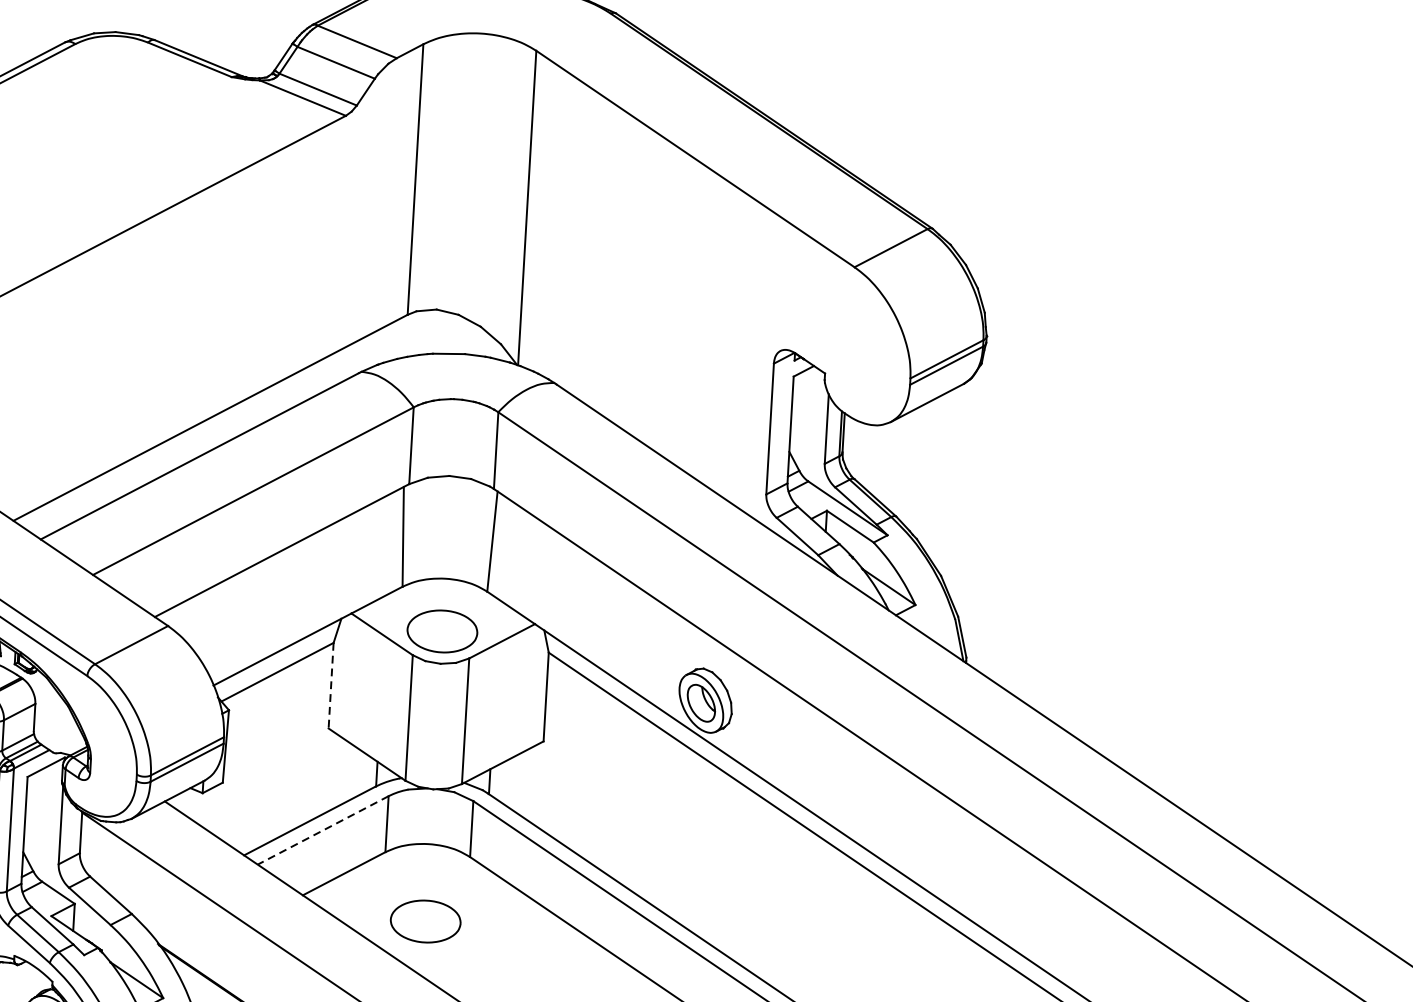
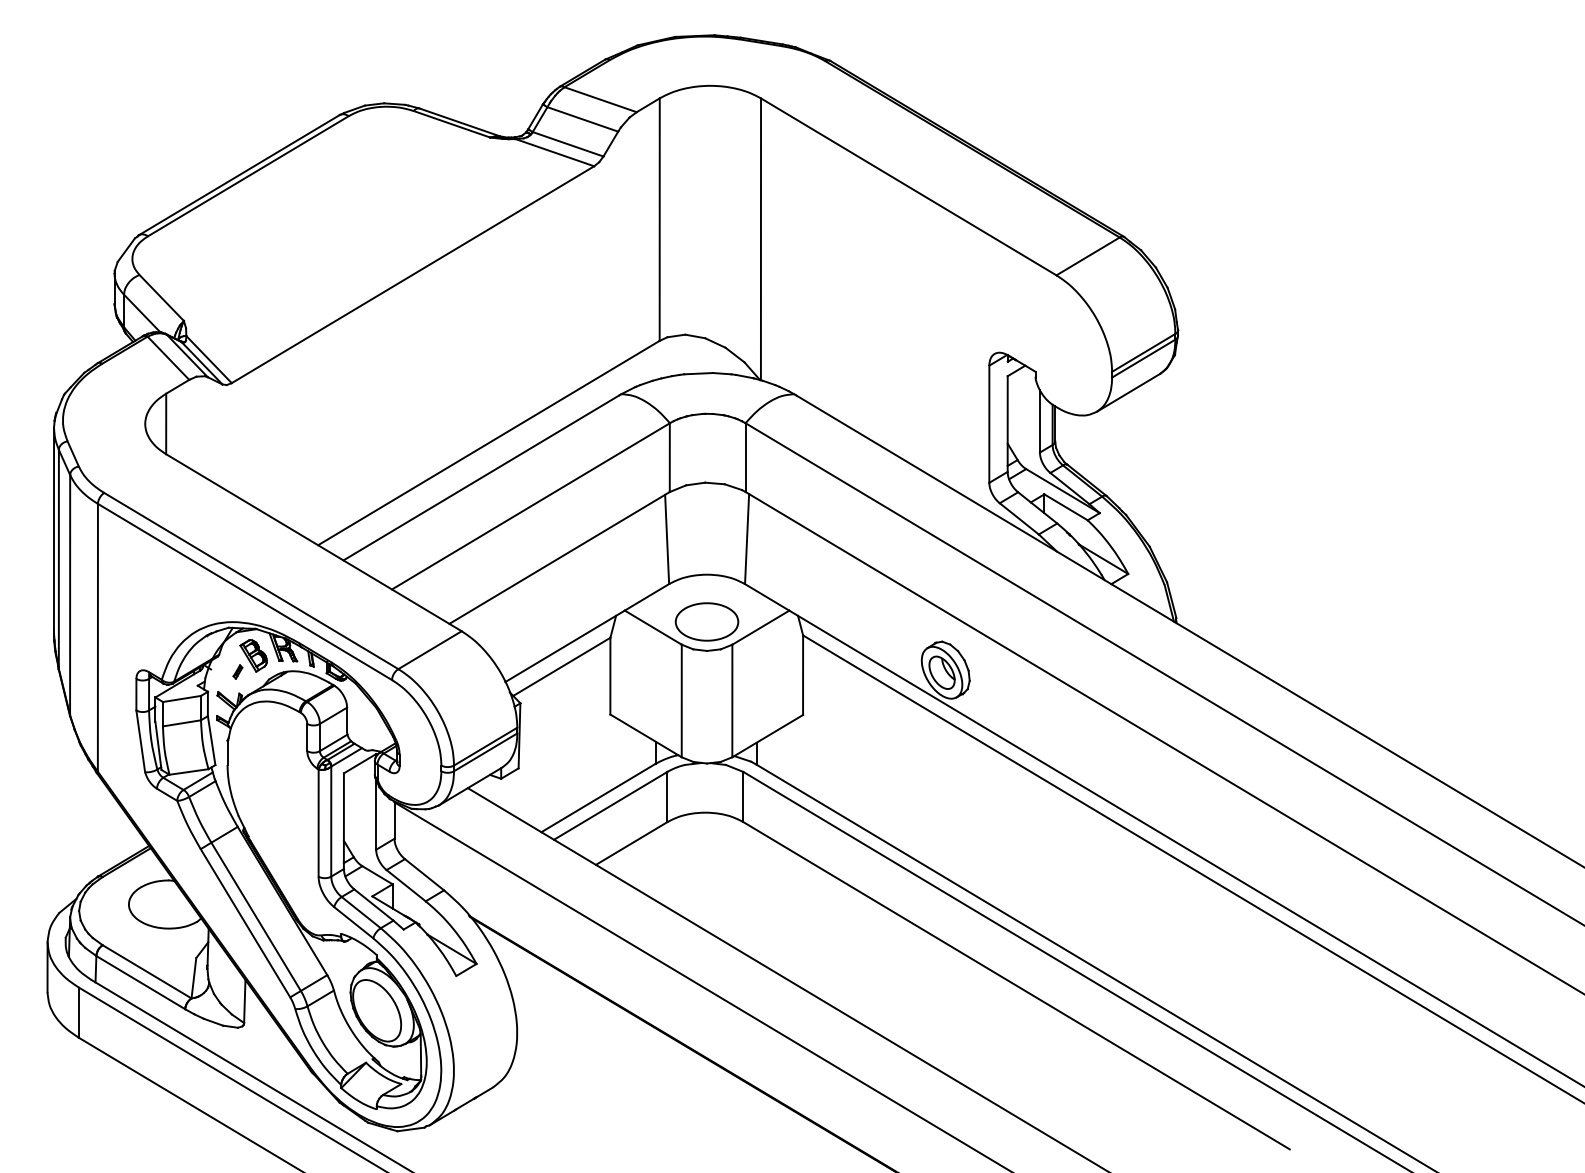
line: (331, 686) -> (610, 676), dashed -> solid
line: (322, 831) -> (610, 806), dashed -> solid
part: (425, 920) -> (706, 881), removed

